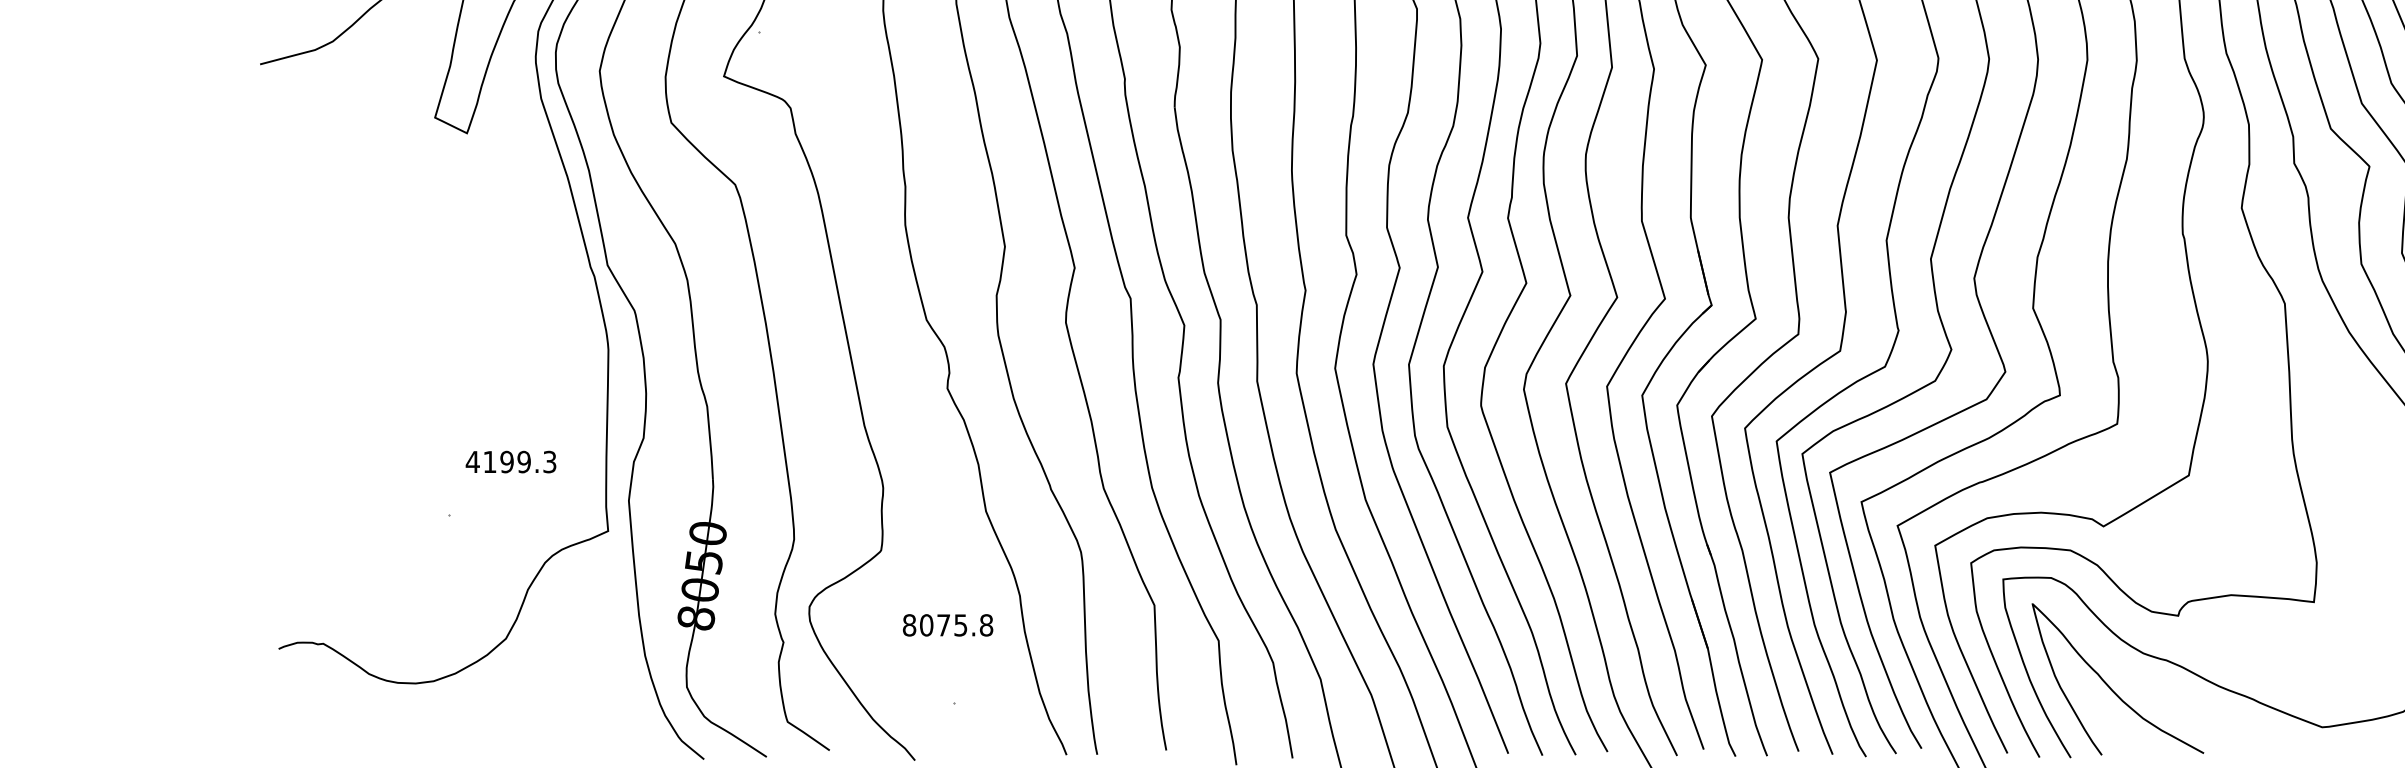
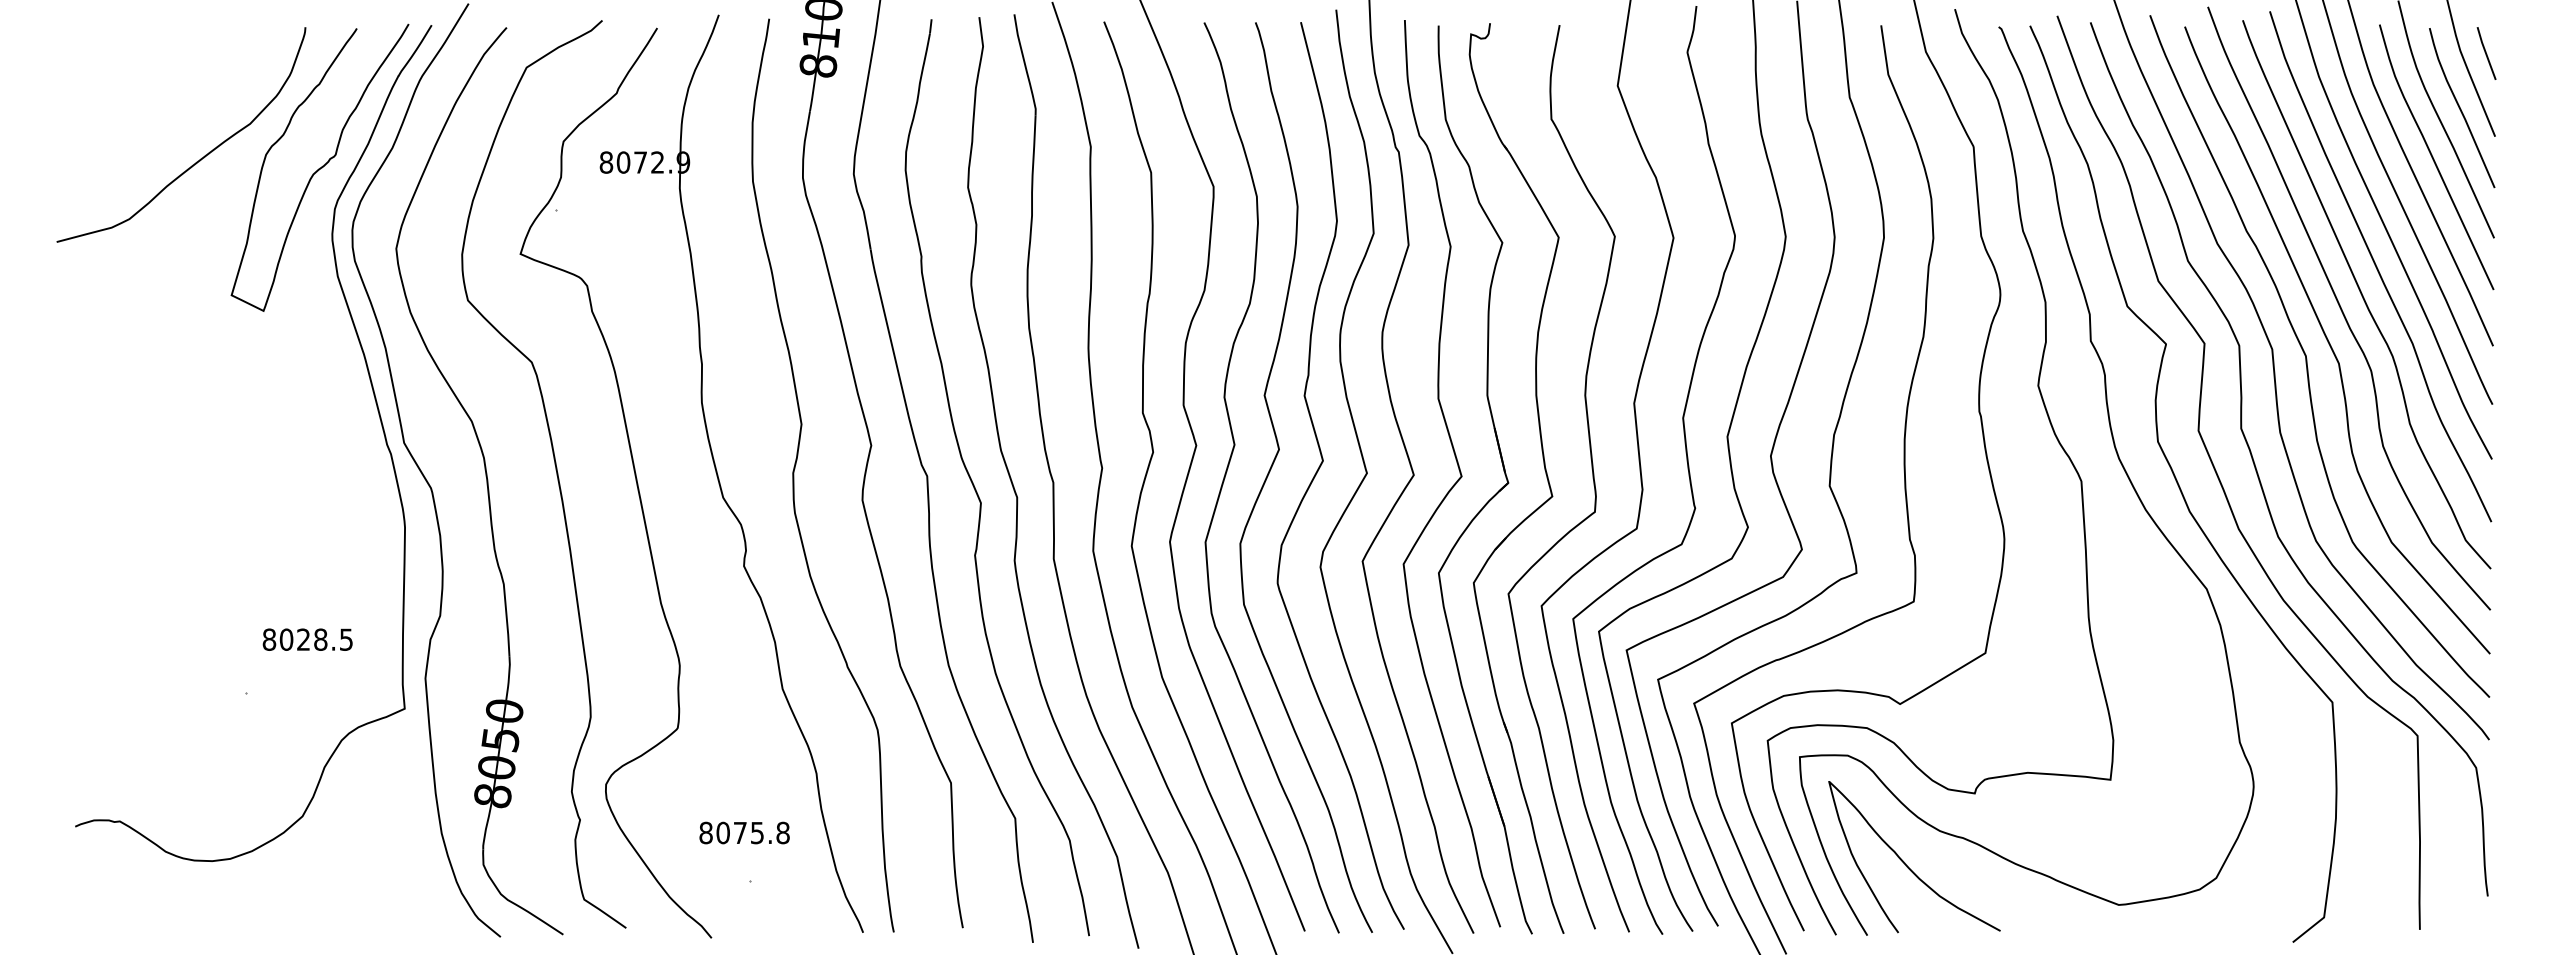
text: (510, 461) -> (307, 639), 4199.3 -> 8028.5
text: (947, 624) -> (744, 832), moved

